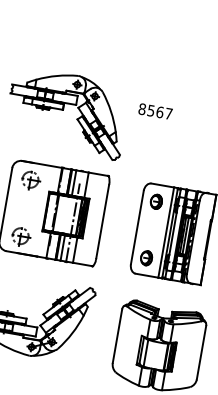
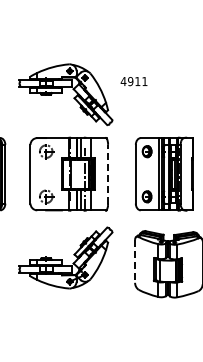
text: (154, 111) -> (133, 81), 8567 -> 4911
line: (103, 220) -> (108, 173), solid -> dashed
line: (117, 336) -> (135, 261), solid -> dashed

